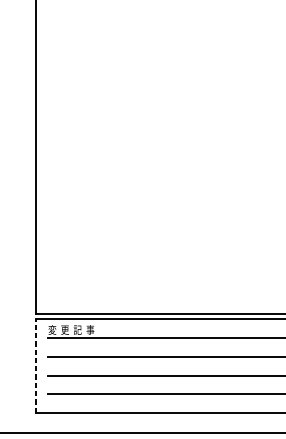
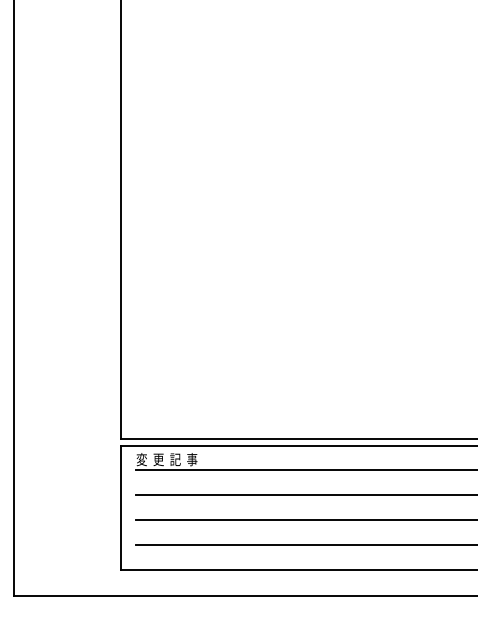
line: (36, 366) -> (120, 507), dashed -> solid

